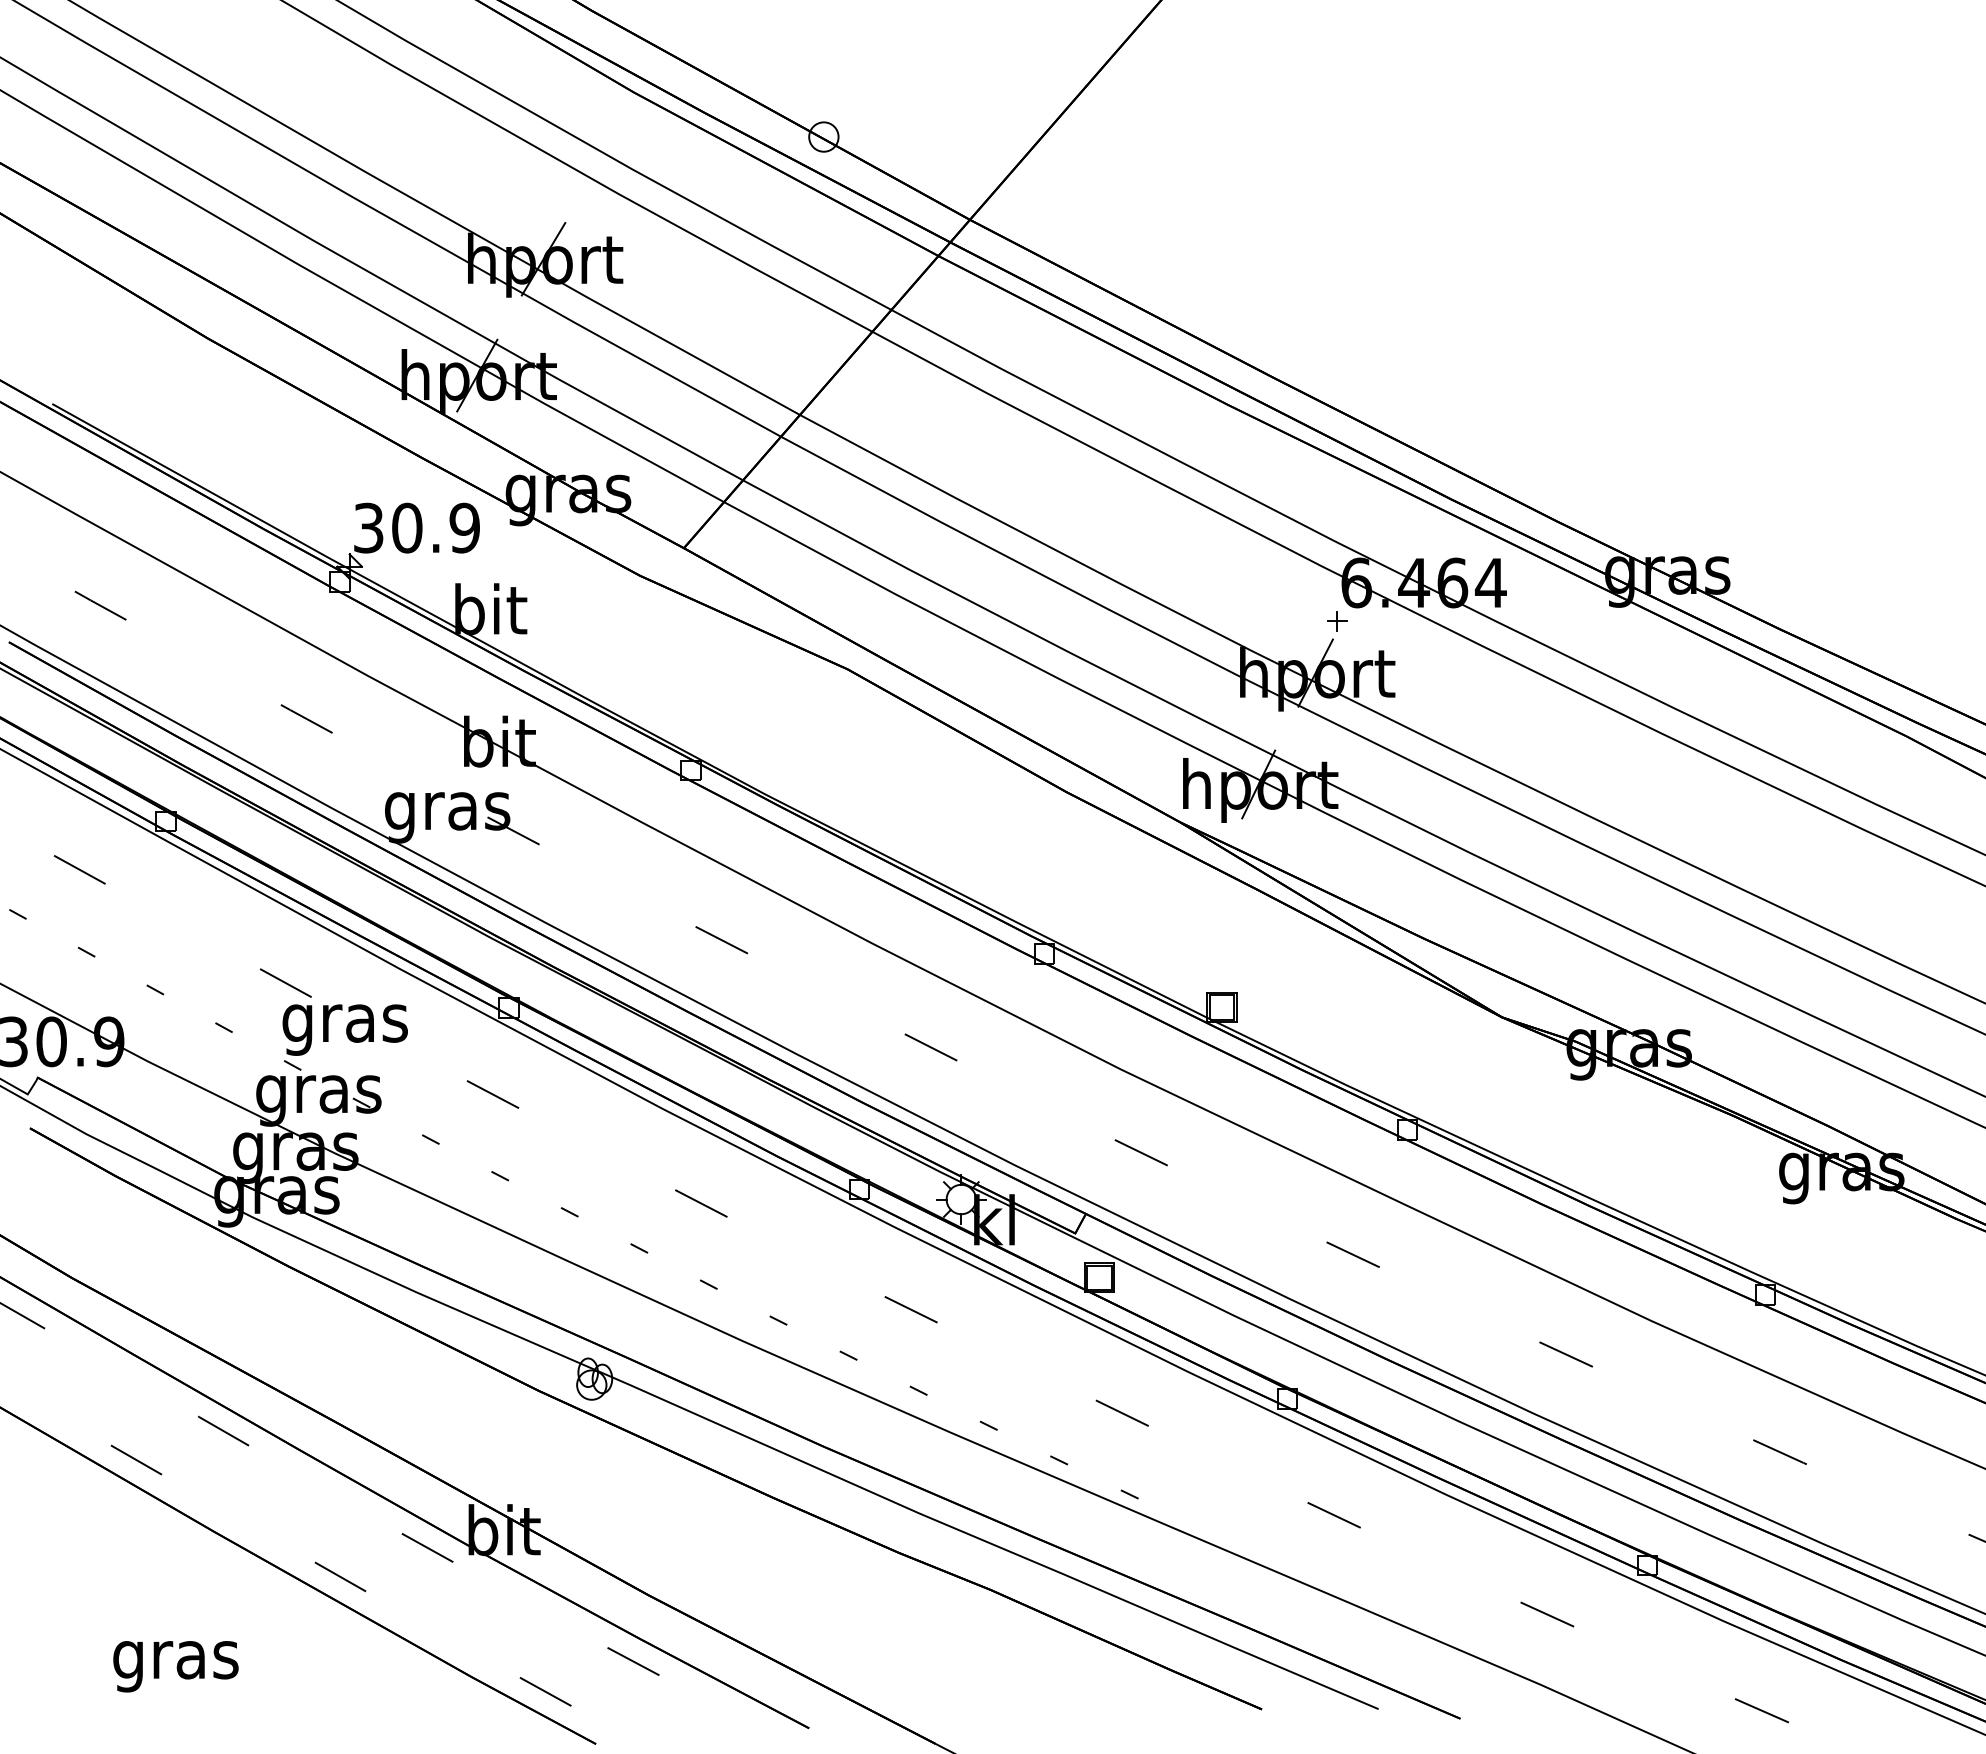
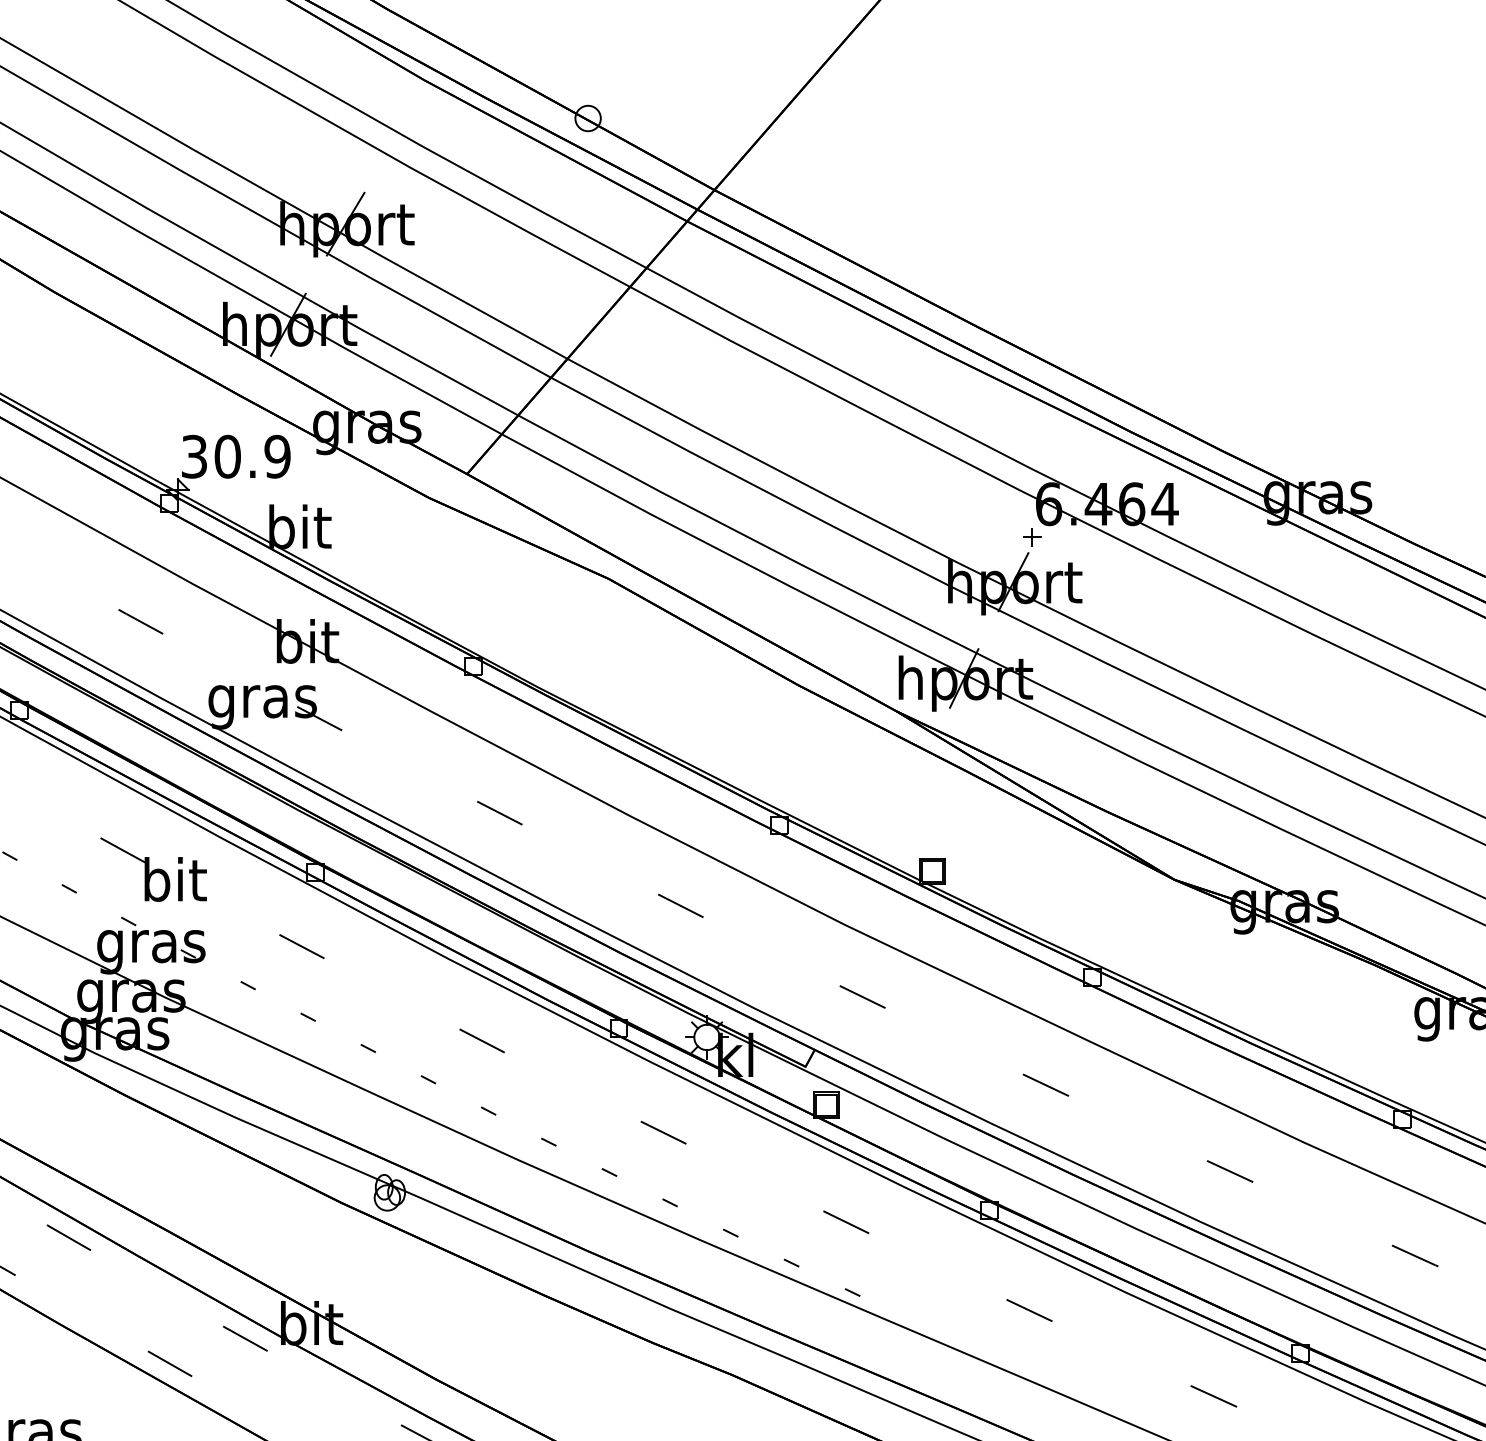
text: (344, 1023) -> (173, 885), gras -> bit

